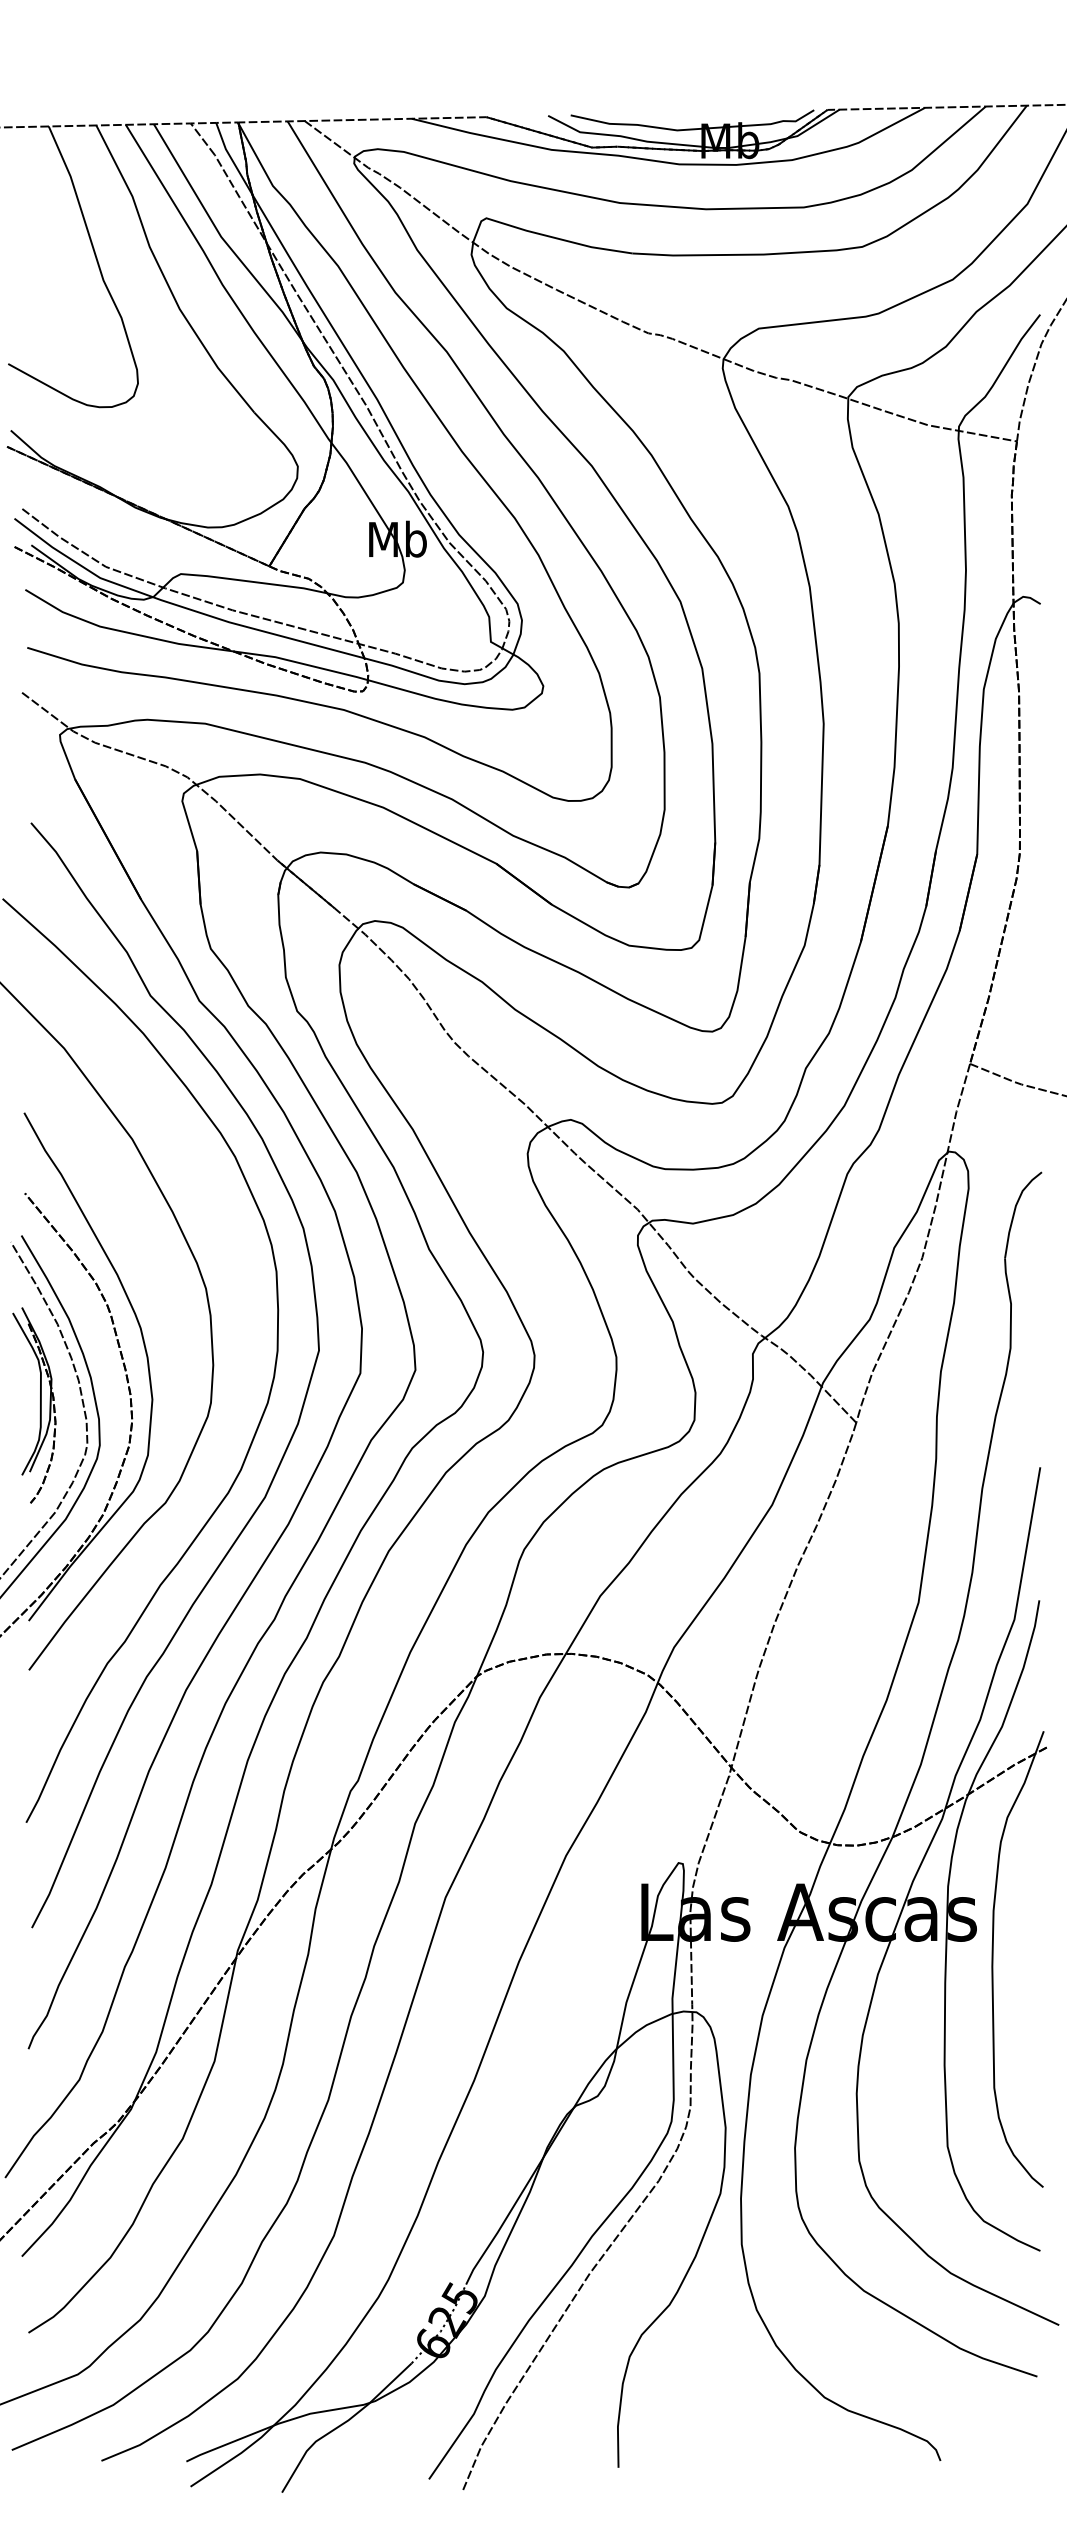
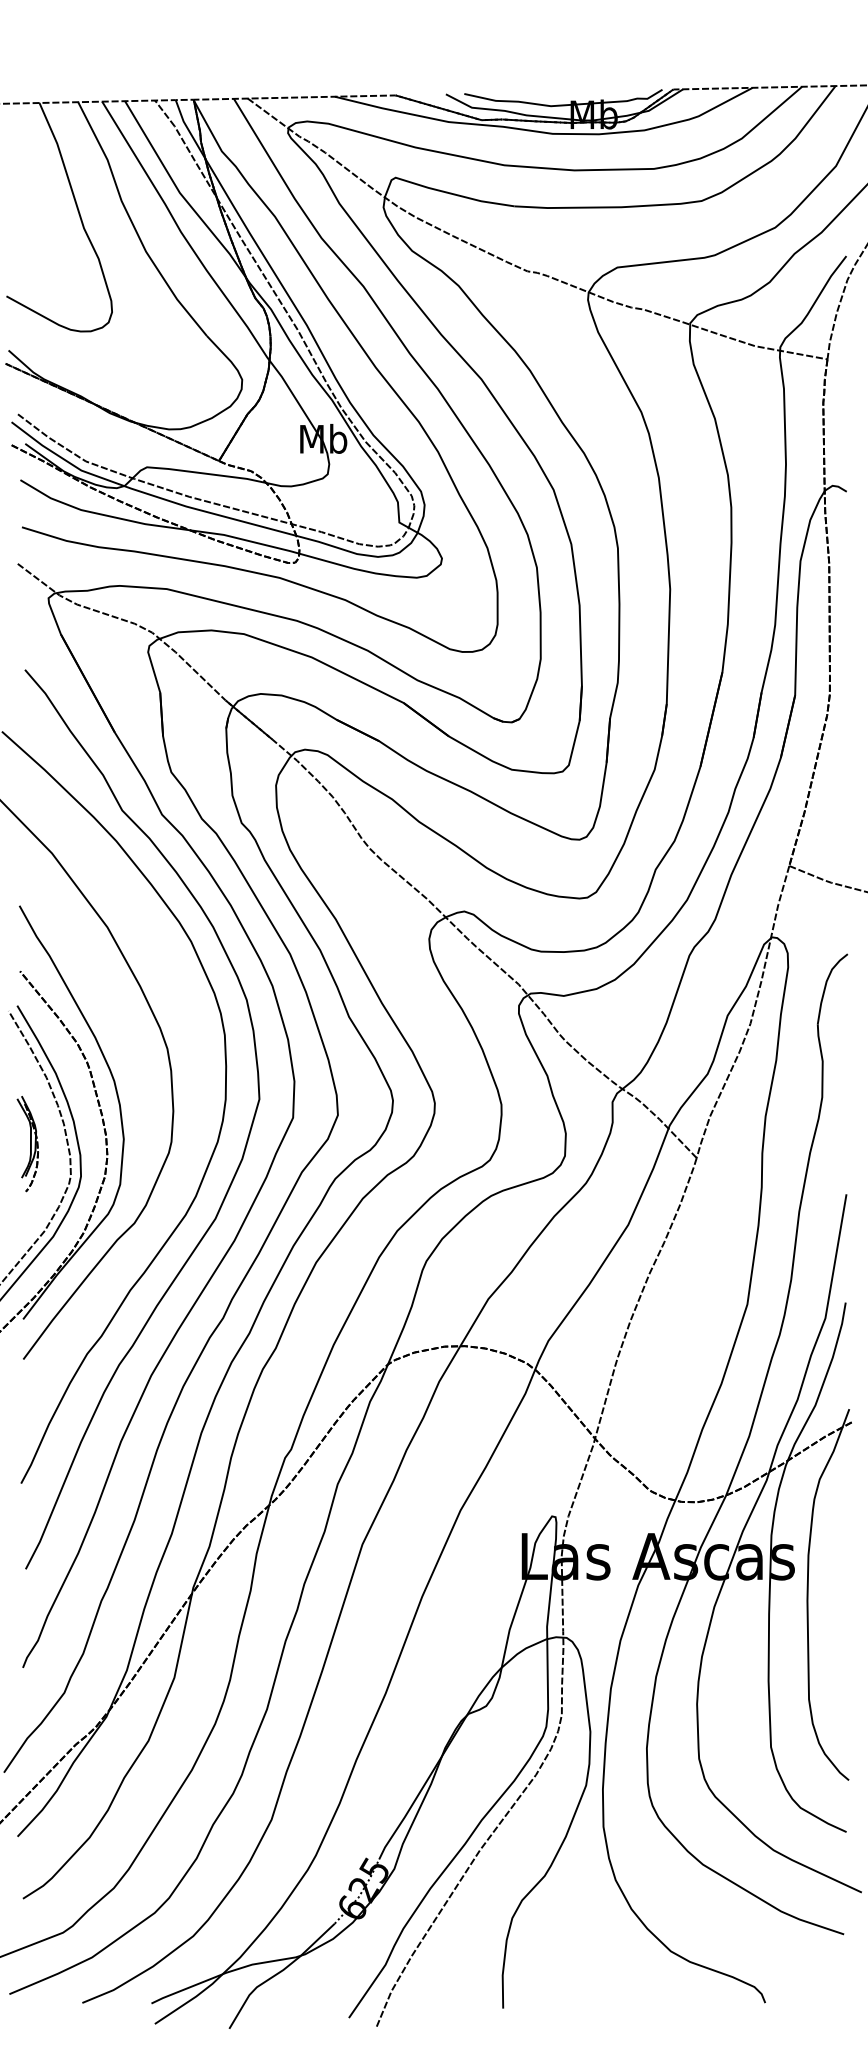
part: (34, 1405) -> (27, 1144), size x0.6

